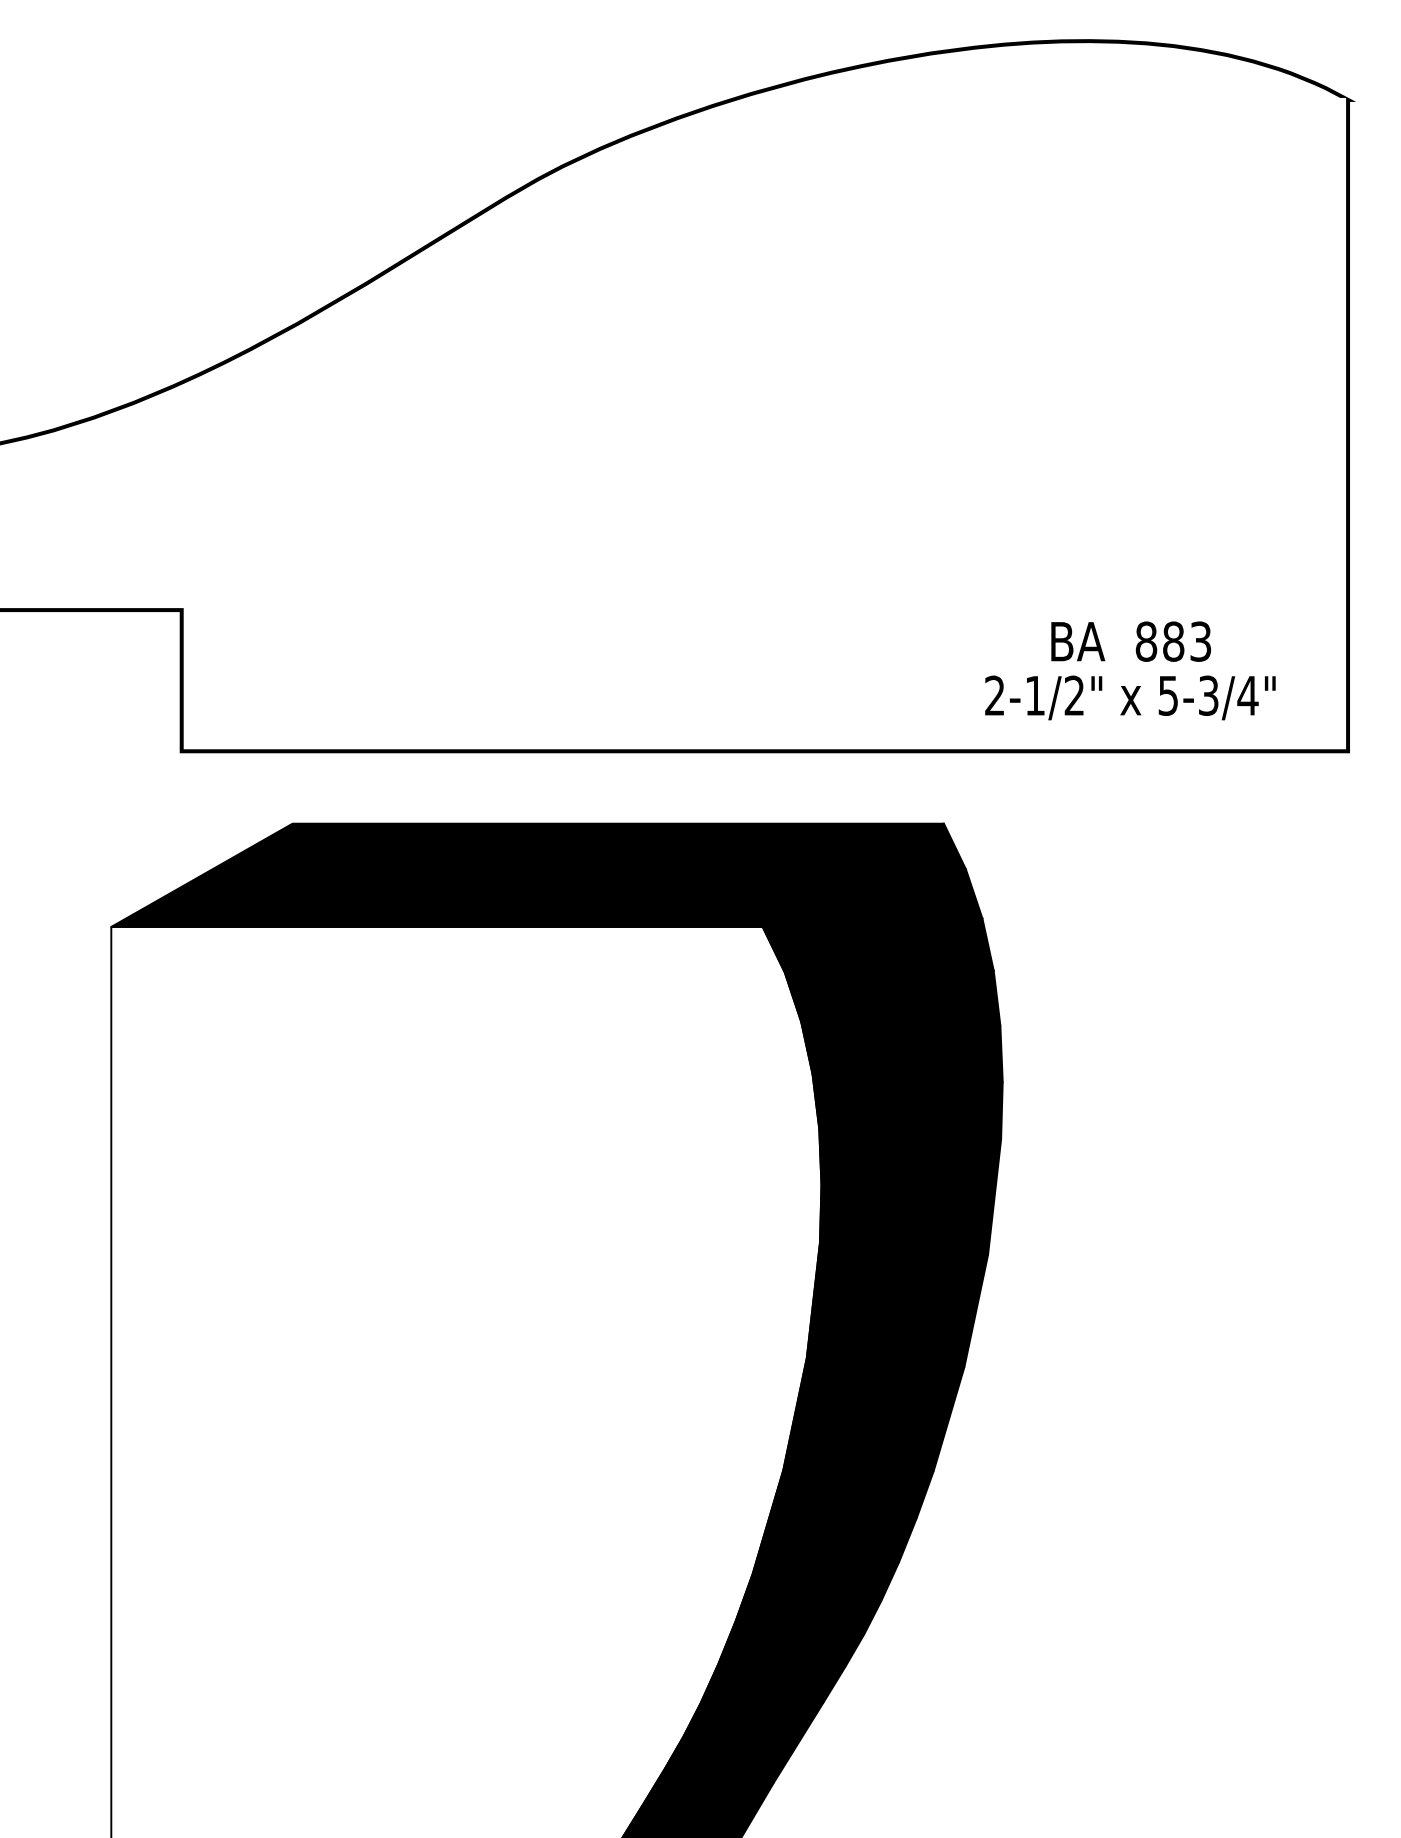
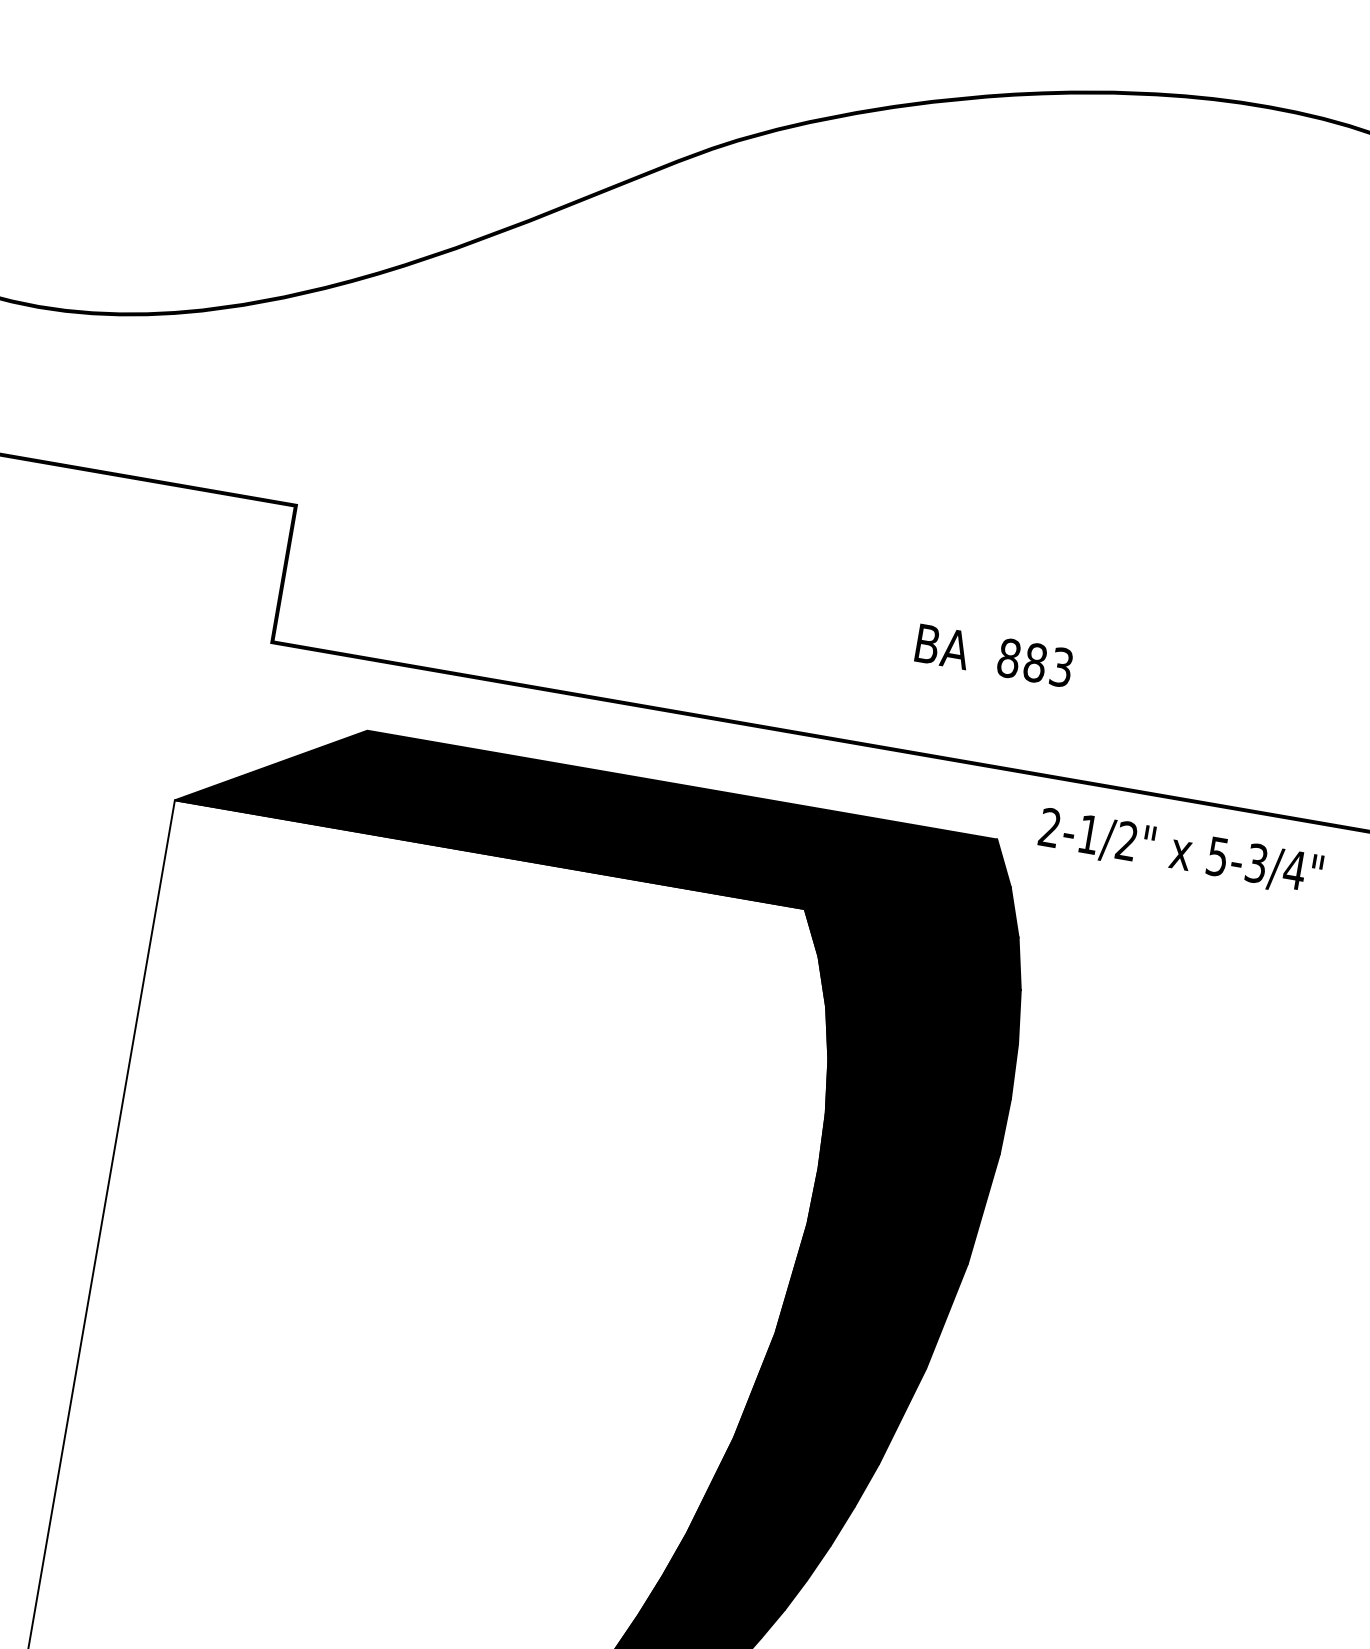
text: (1131, 641) -> (994, 655), moved
text: (1130, 697) -> (1180, 852), moved

